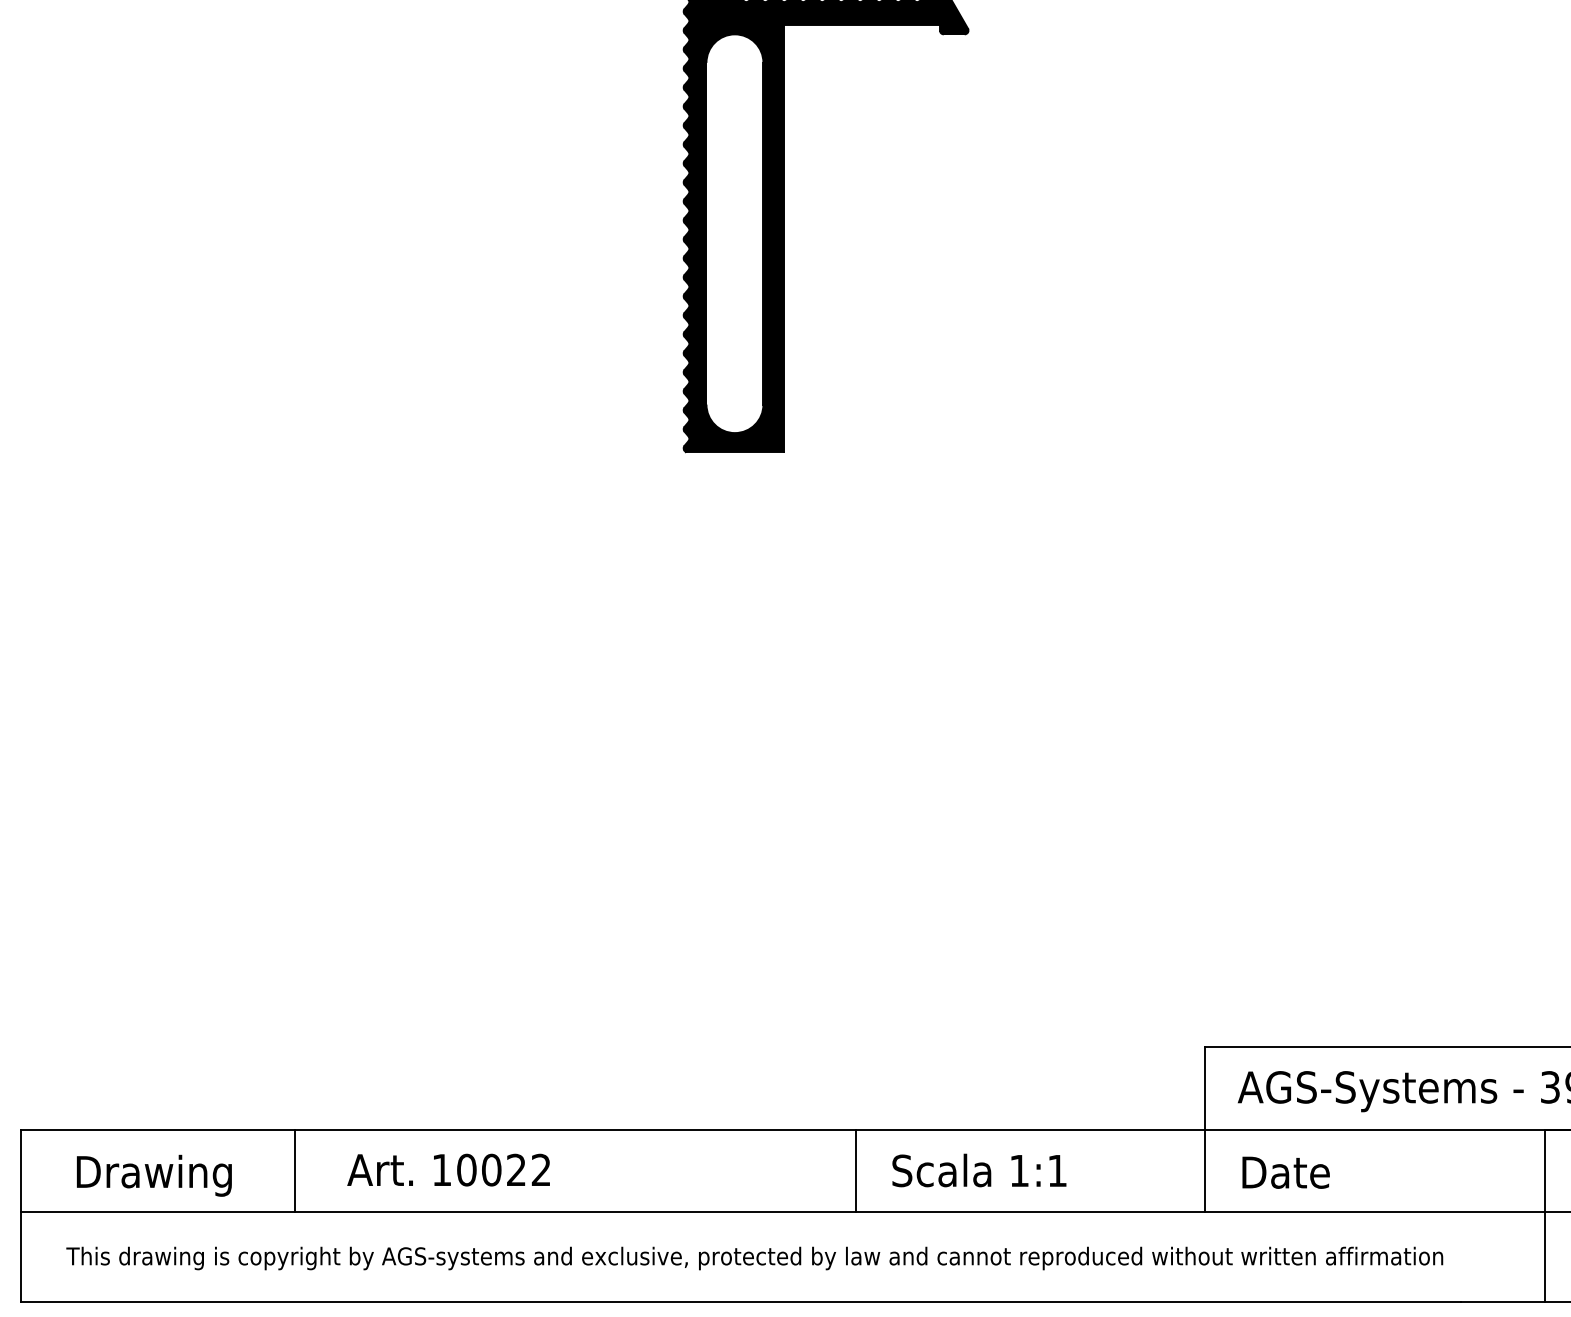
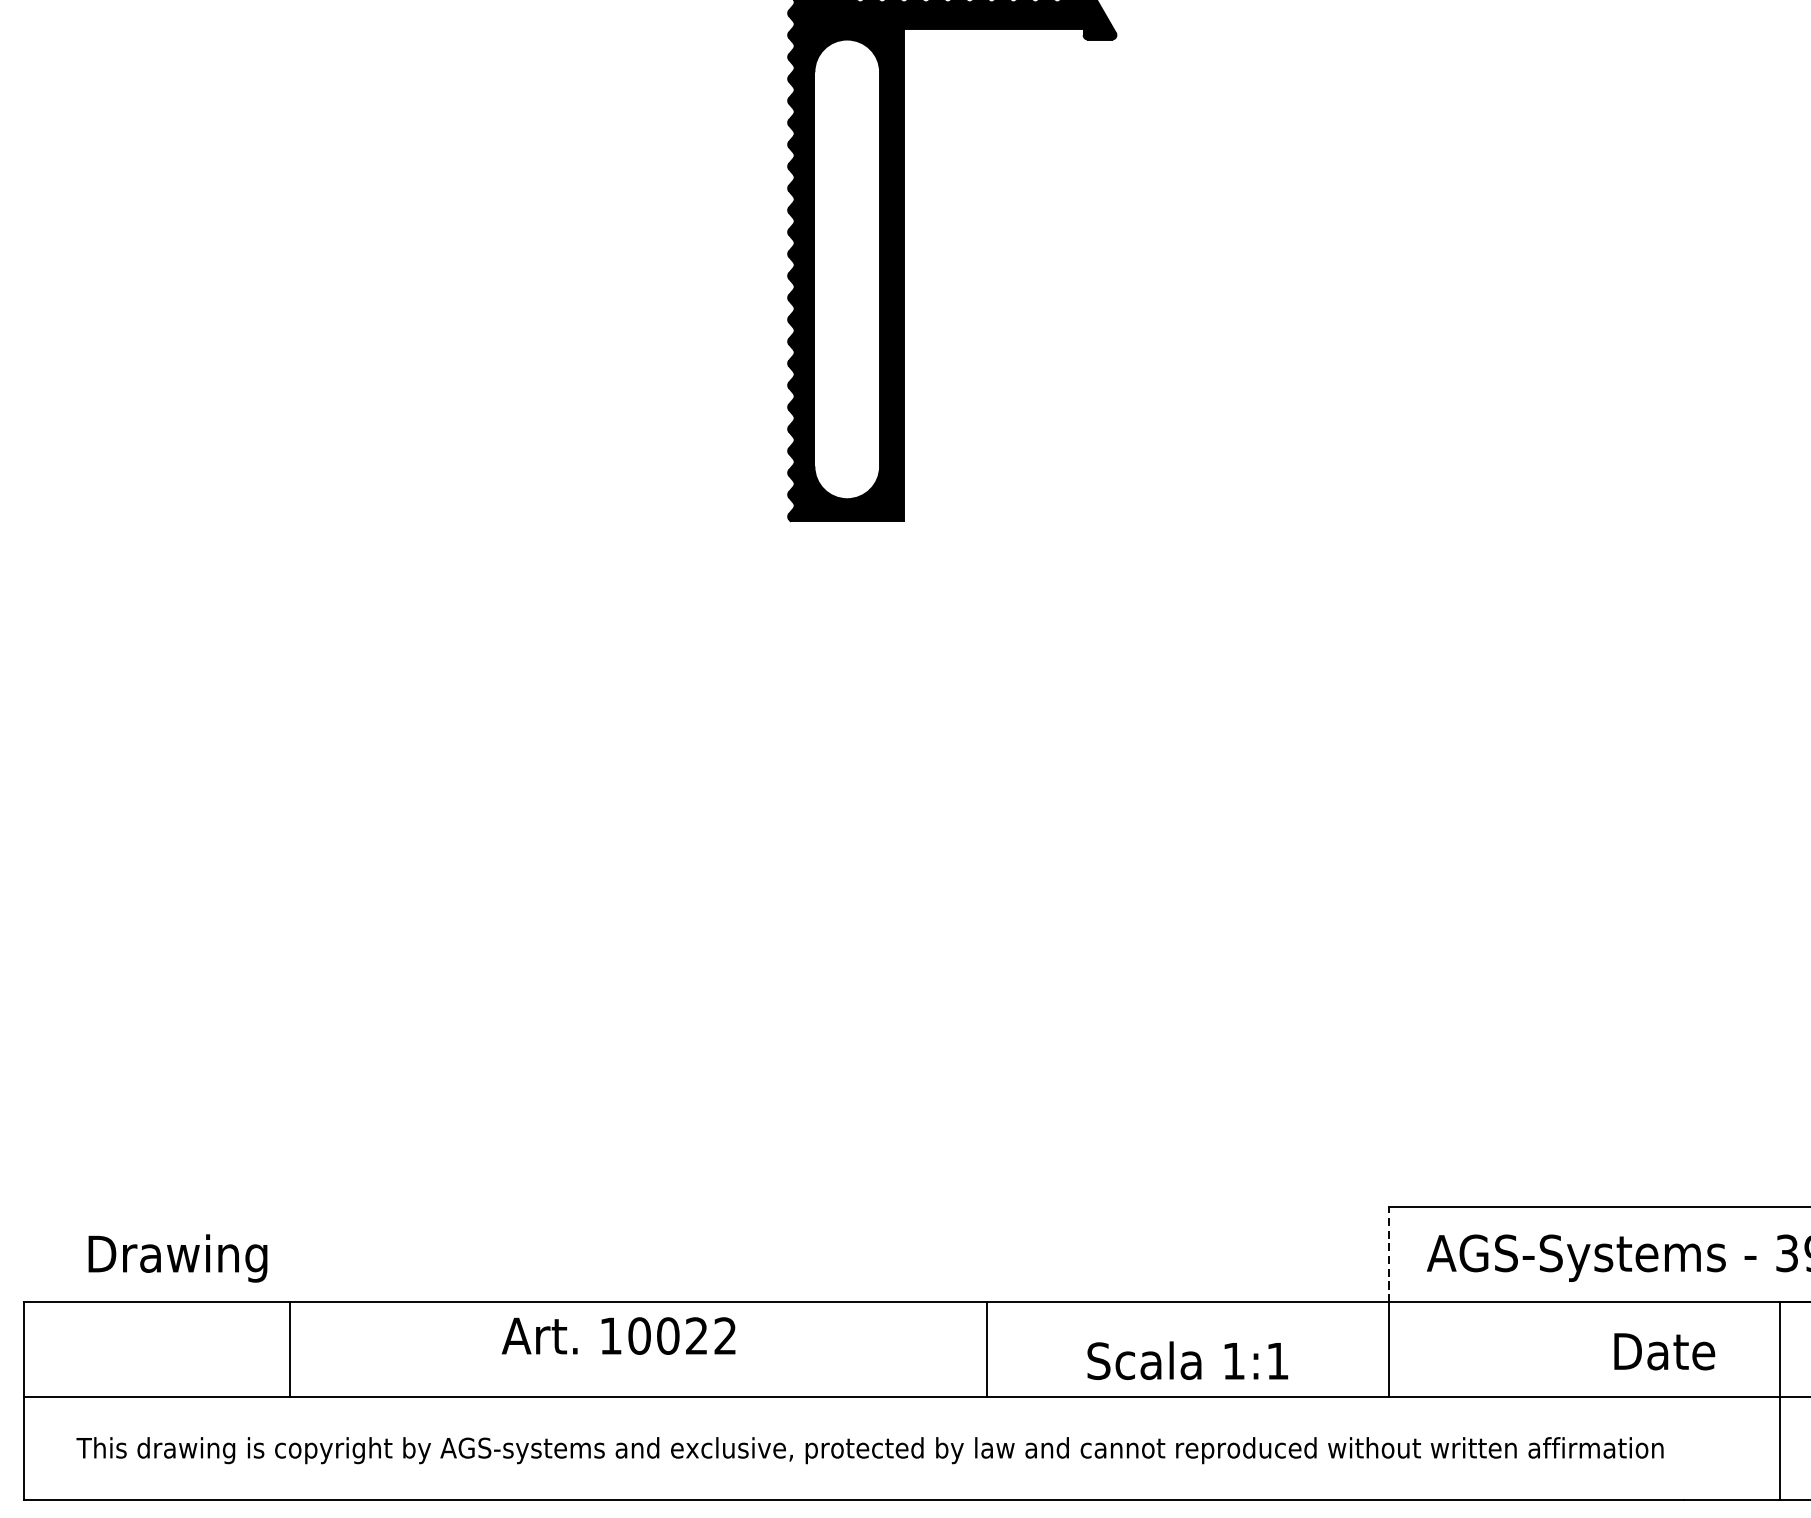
line: (1204, 1088) -> (1388, 1254), solid -> dashed
text: (448, 1169) -> (618, 1335), moved
line: (295, 1170) -> (289, 1349), moved
text: (979, 1170) -> (1187, 1360), moved
text: (1285, 1172) -> (1663, 1351), moved
text: (154, 1175) -> (178, 1258), moved

